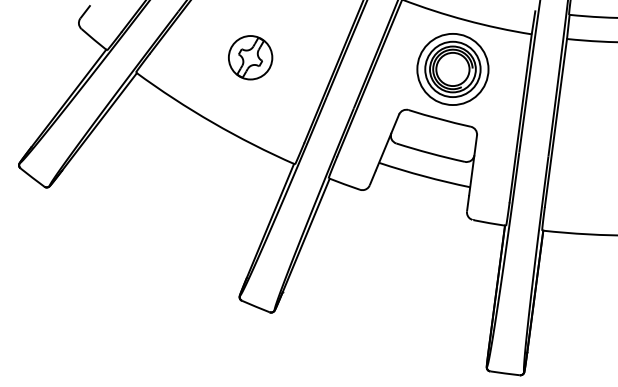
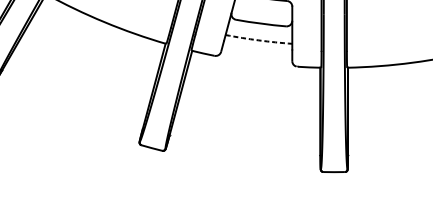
arc: (424, 176) -> (258, 40), solid -> dashed

